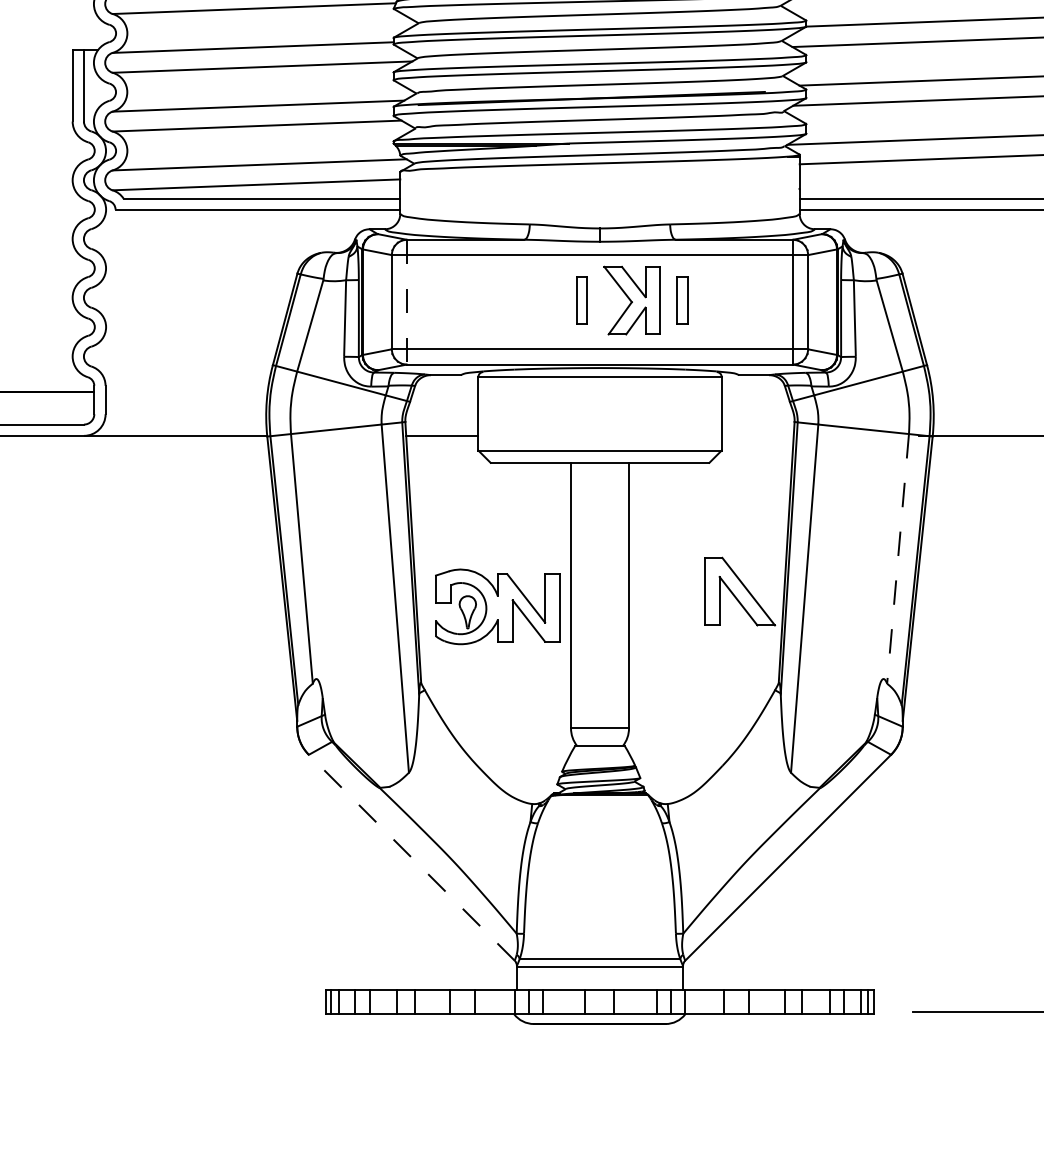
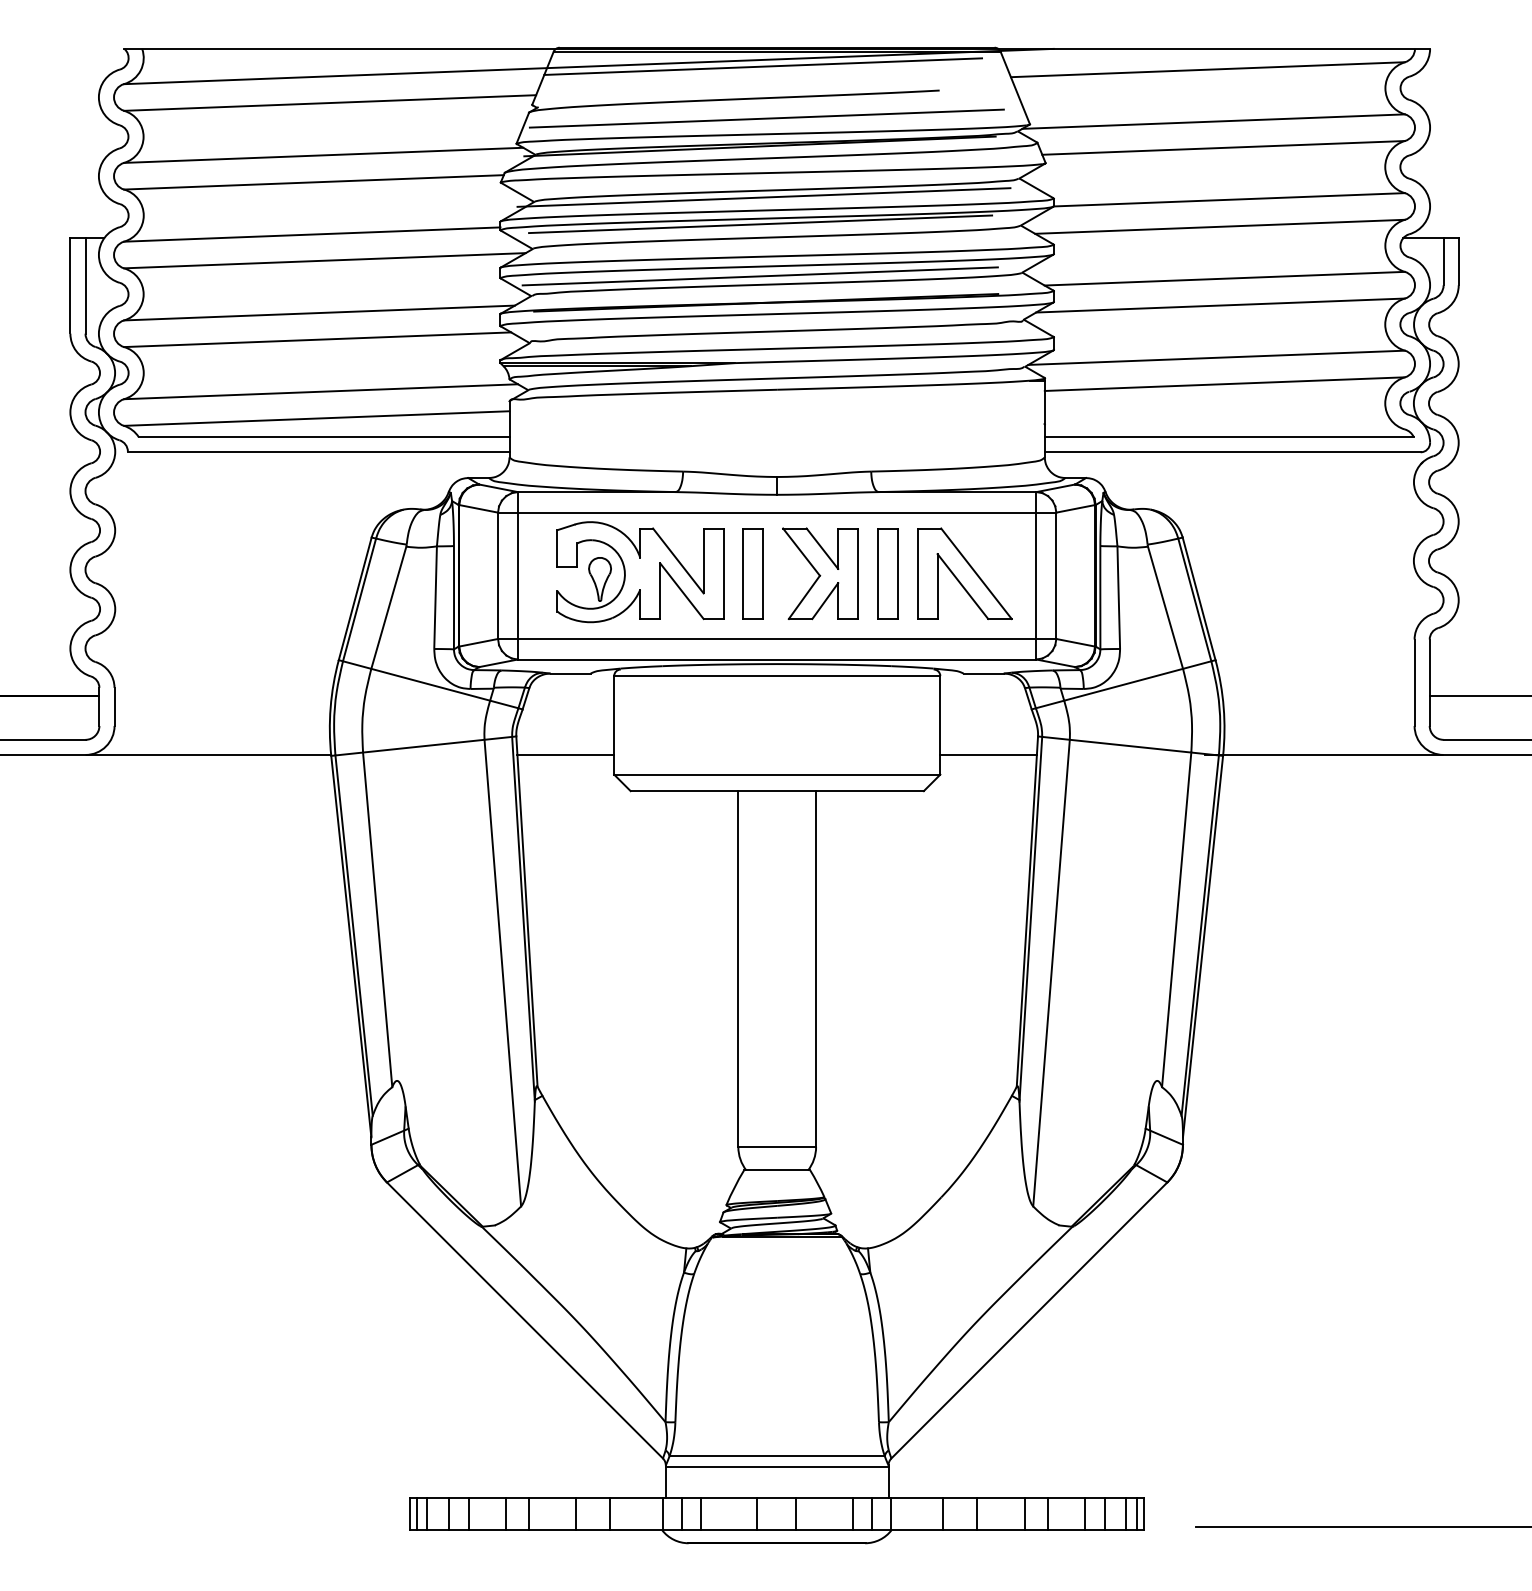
line: (589, 19) -> (763, 197), added
line: (587, 40) -> (760, 224), added
line: (586, 78) -> (759, 276), added
part: (581, 300) -> (752, 573), size x1.43
part: (682, 300) -> (887, 573), size x1.43
line: (406, 301) -> (517, 575), dashed -> solid
line: (757, 435) -> (988, 754), added
line: (897, 558) -> (1176, 919), dashed -> solid
part: (739, 591) -> (964, 573), moved
part: (498, 607) -> (640, 572), moved
line: (411, 857) -> (524, 1320), dashed -> solid

